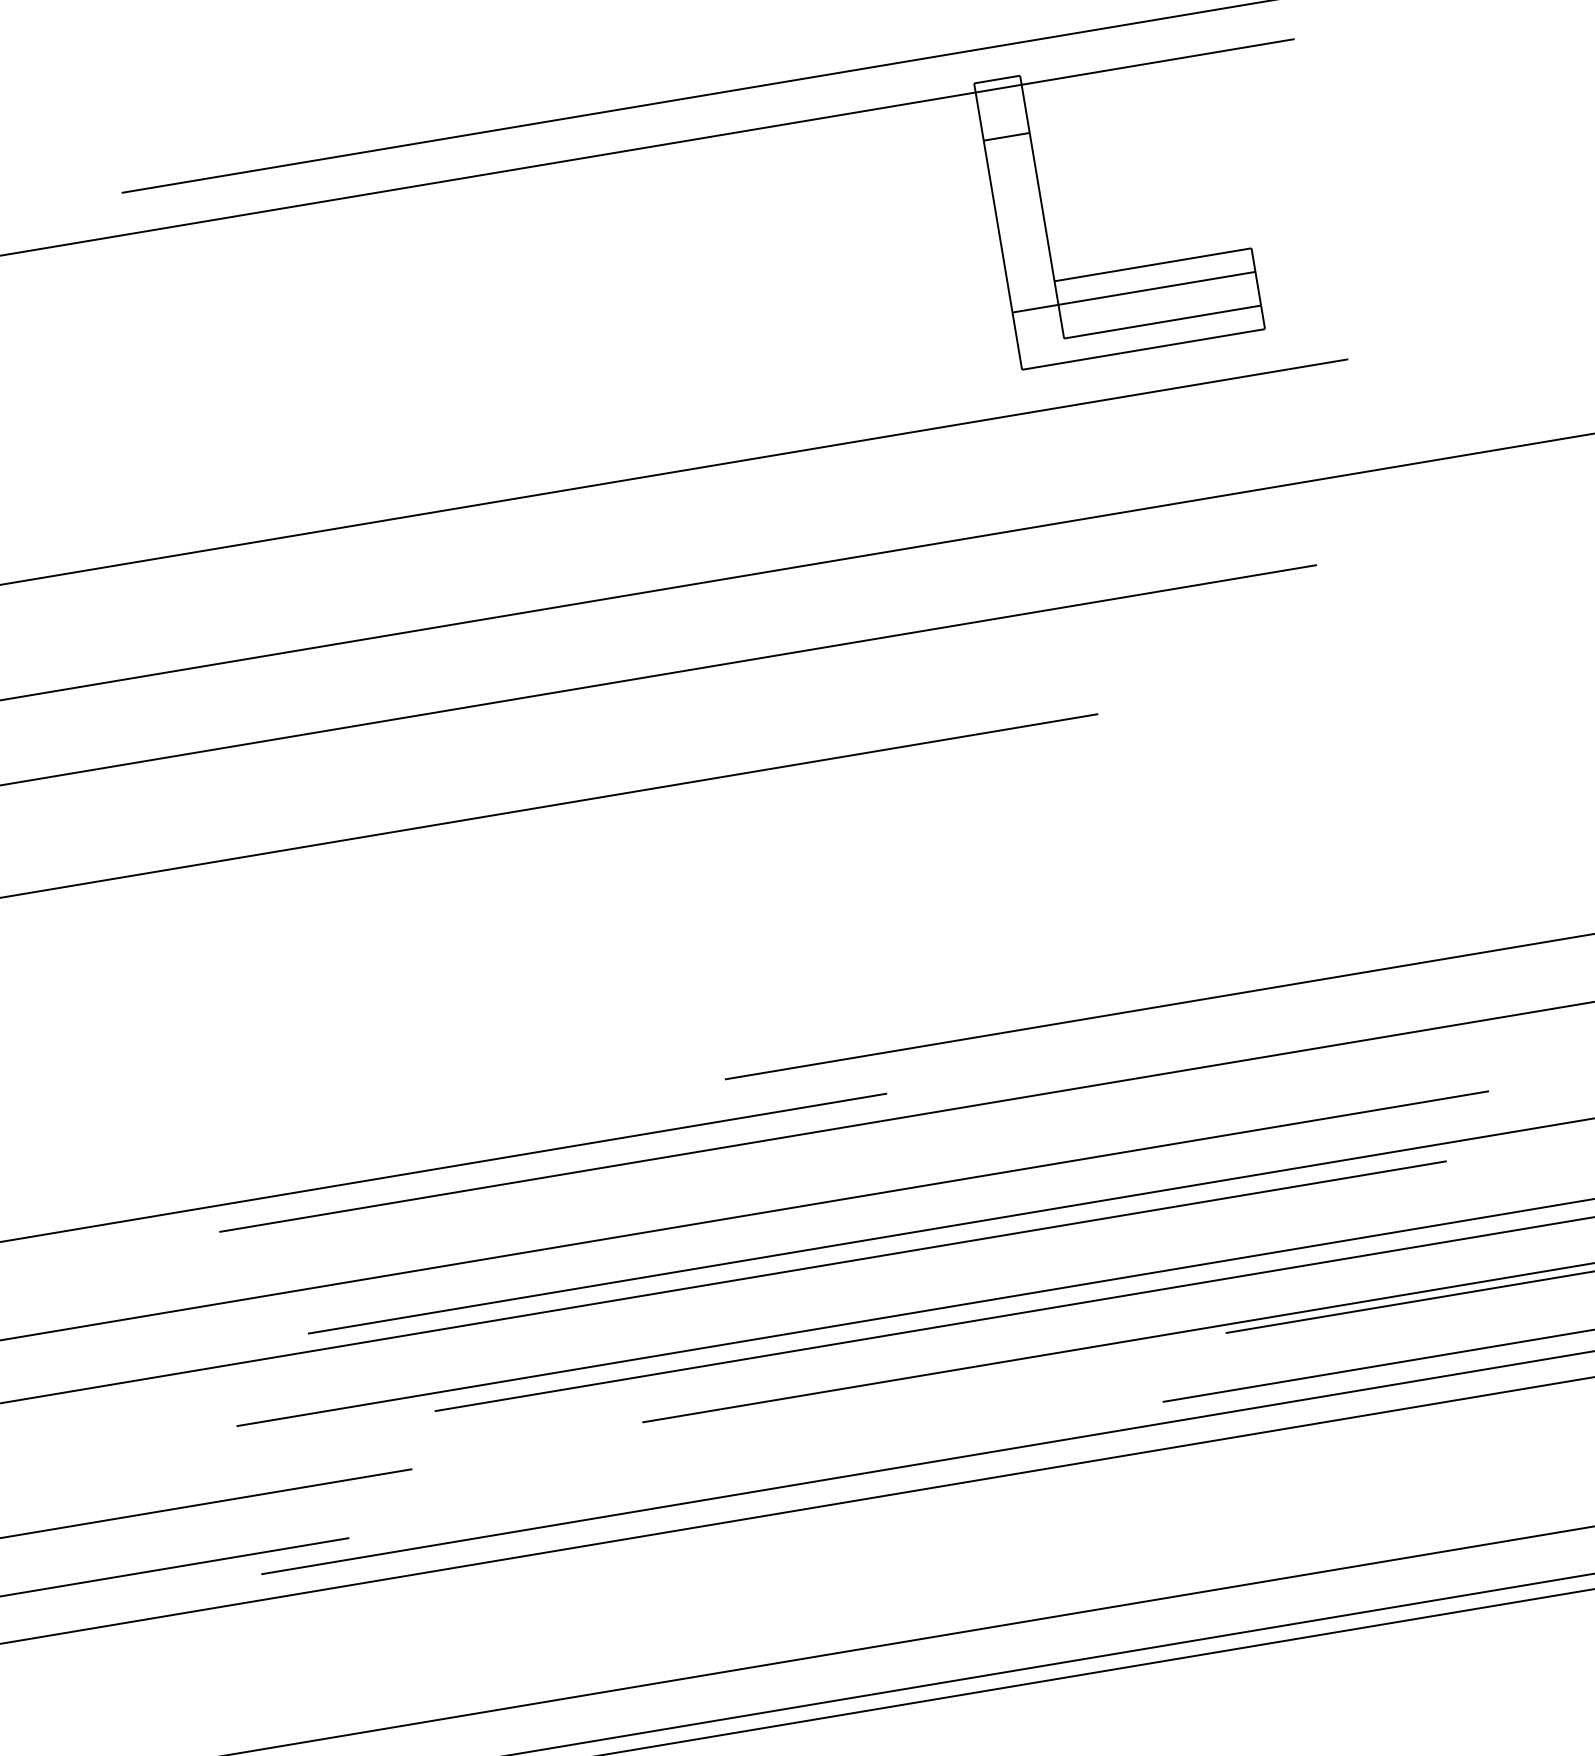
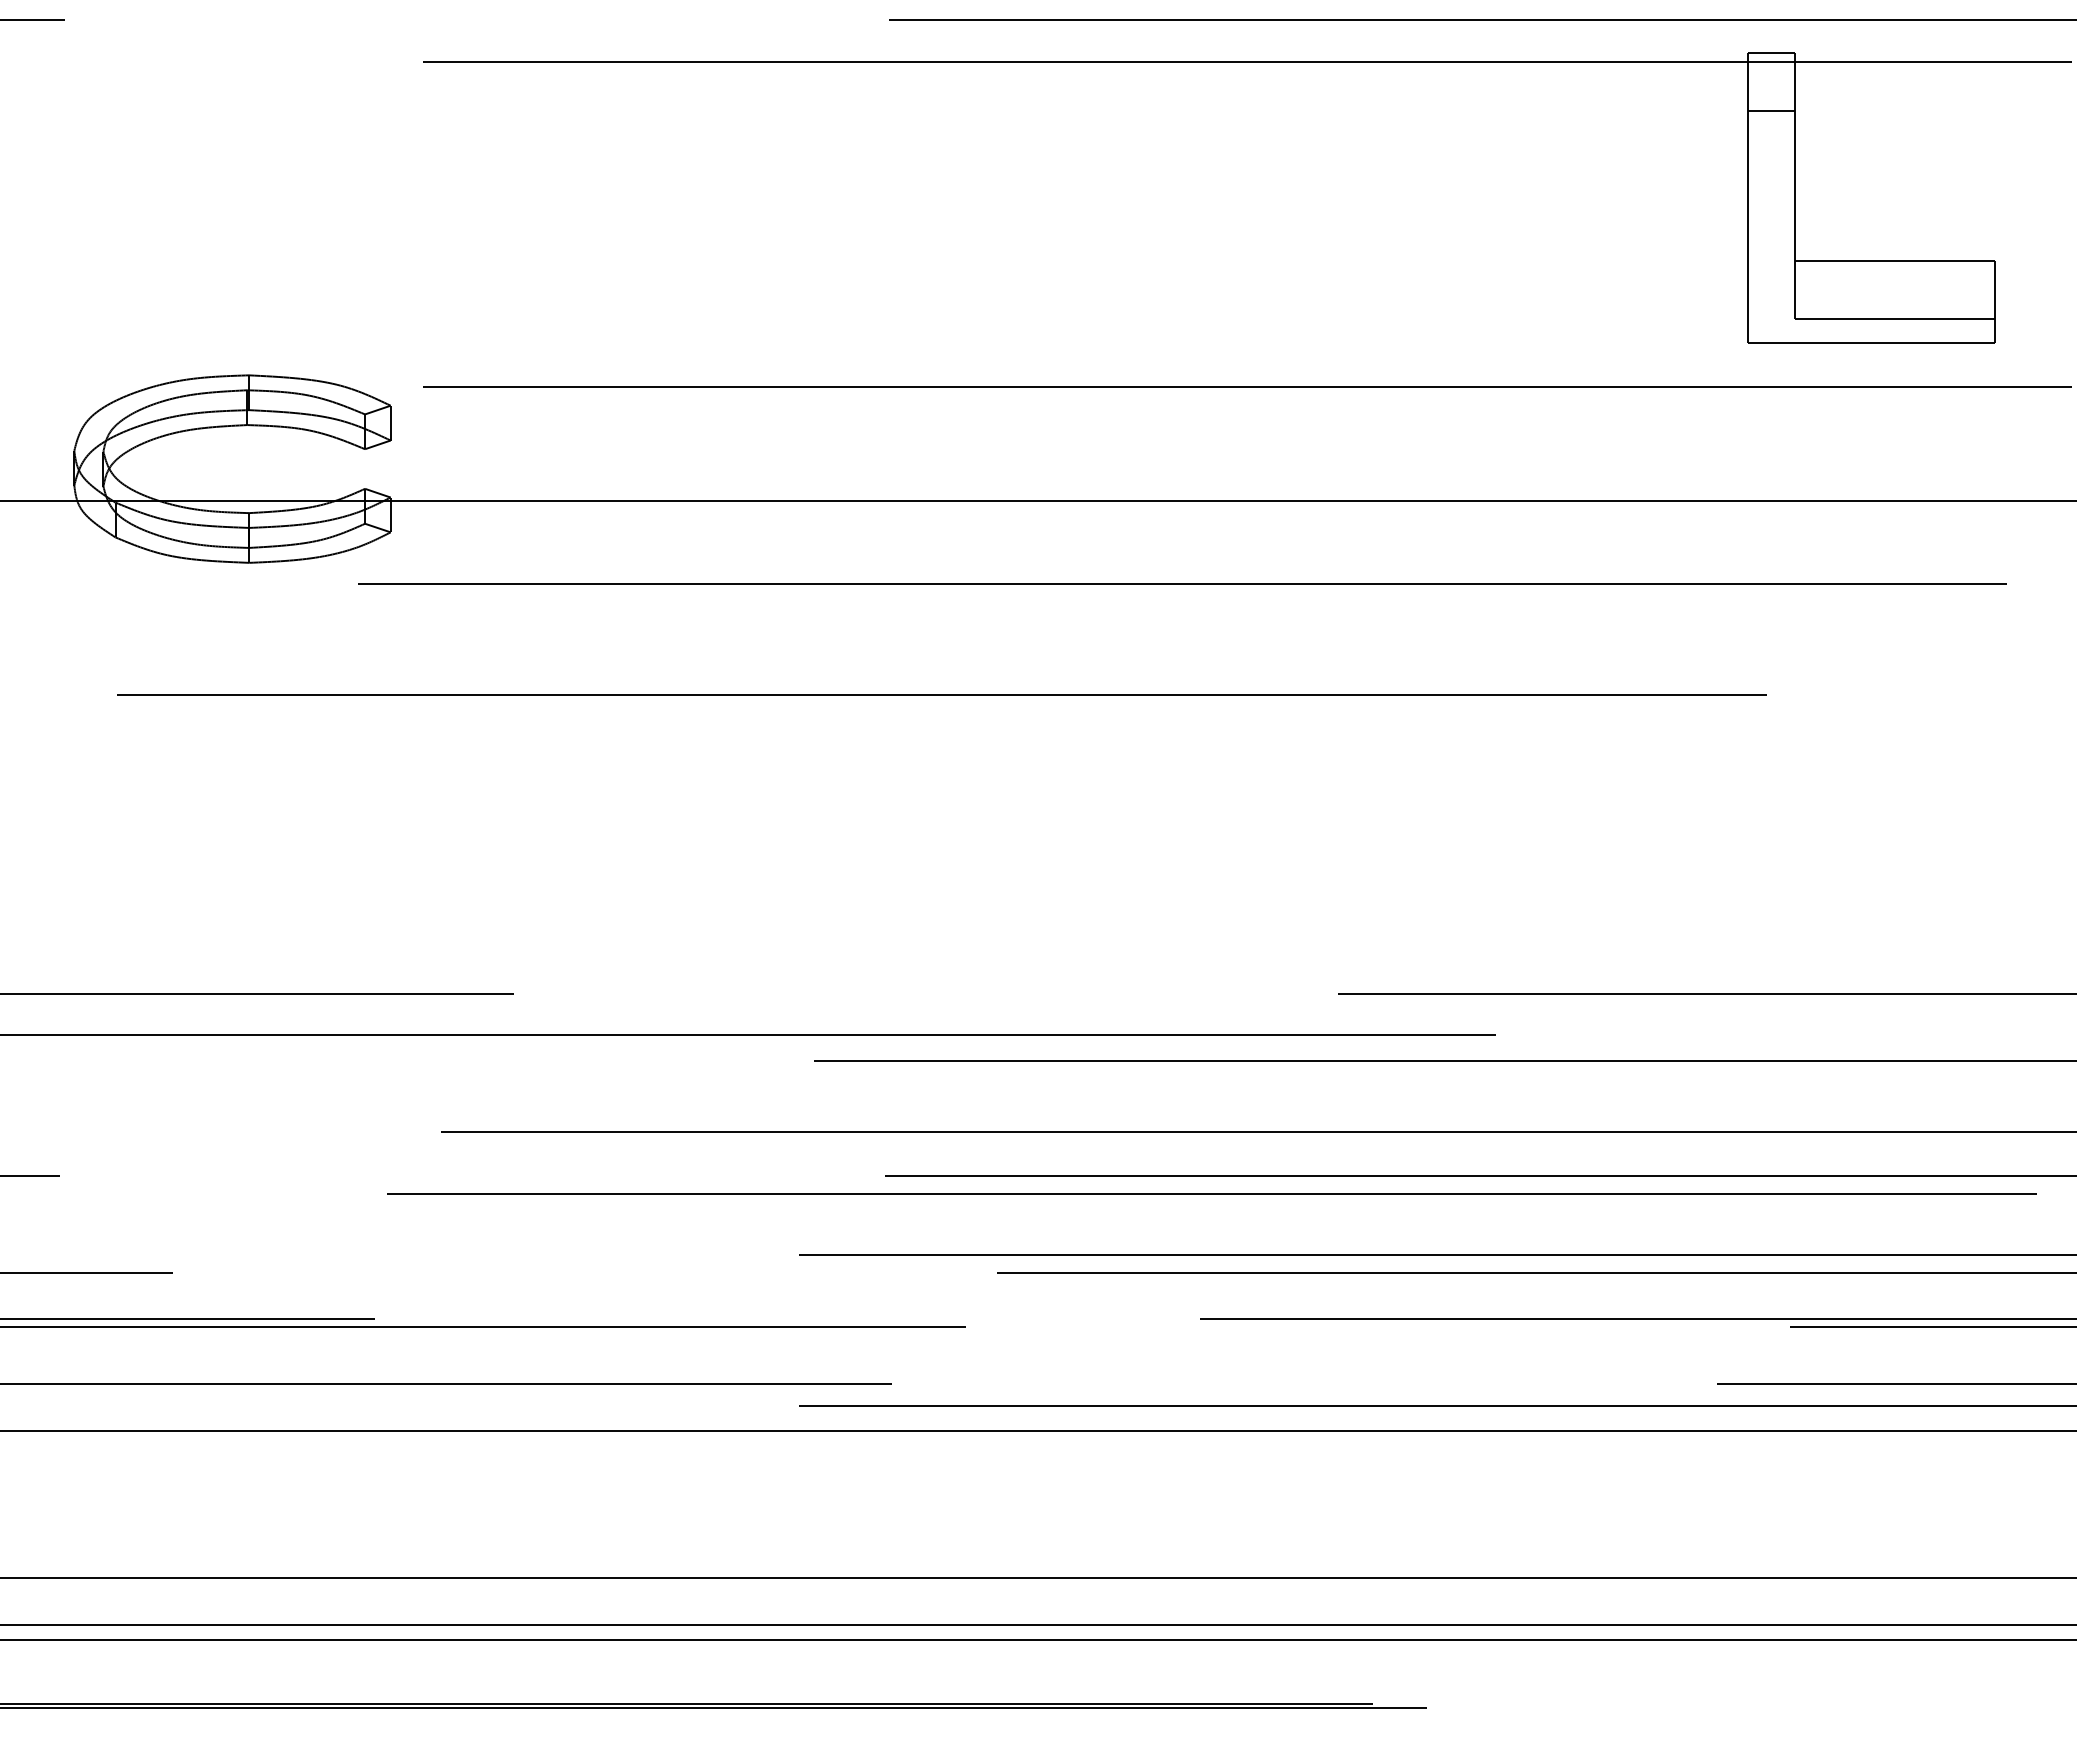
line: (1134, 292) -> (1871, 285), removed

